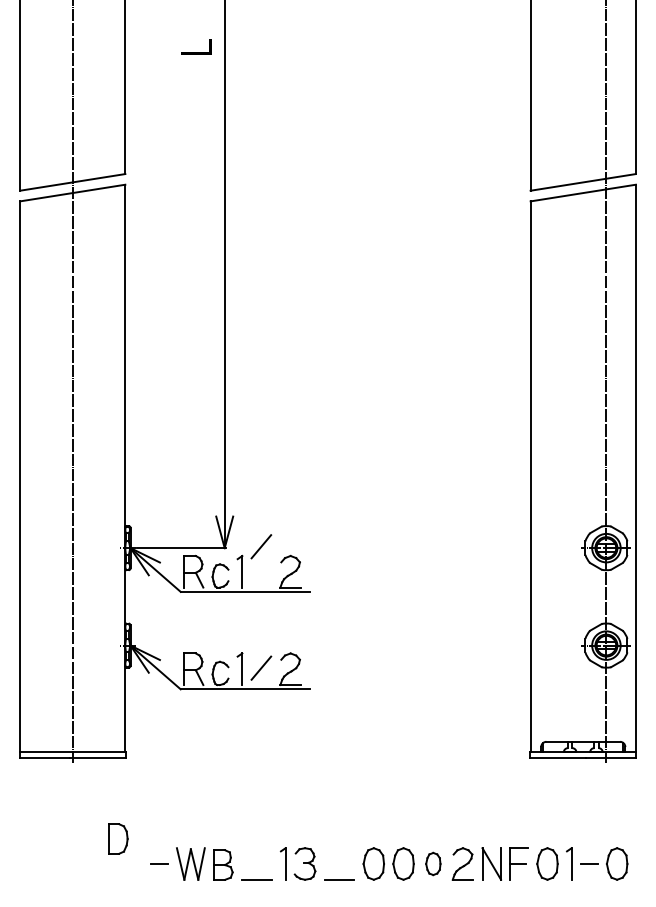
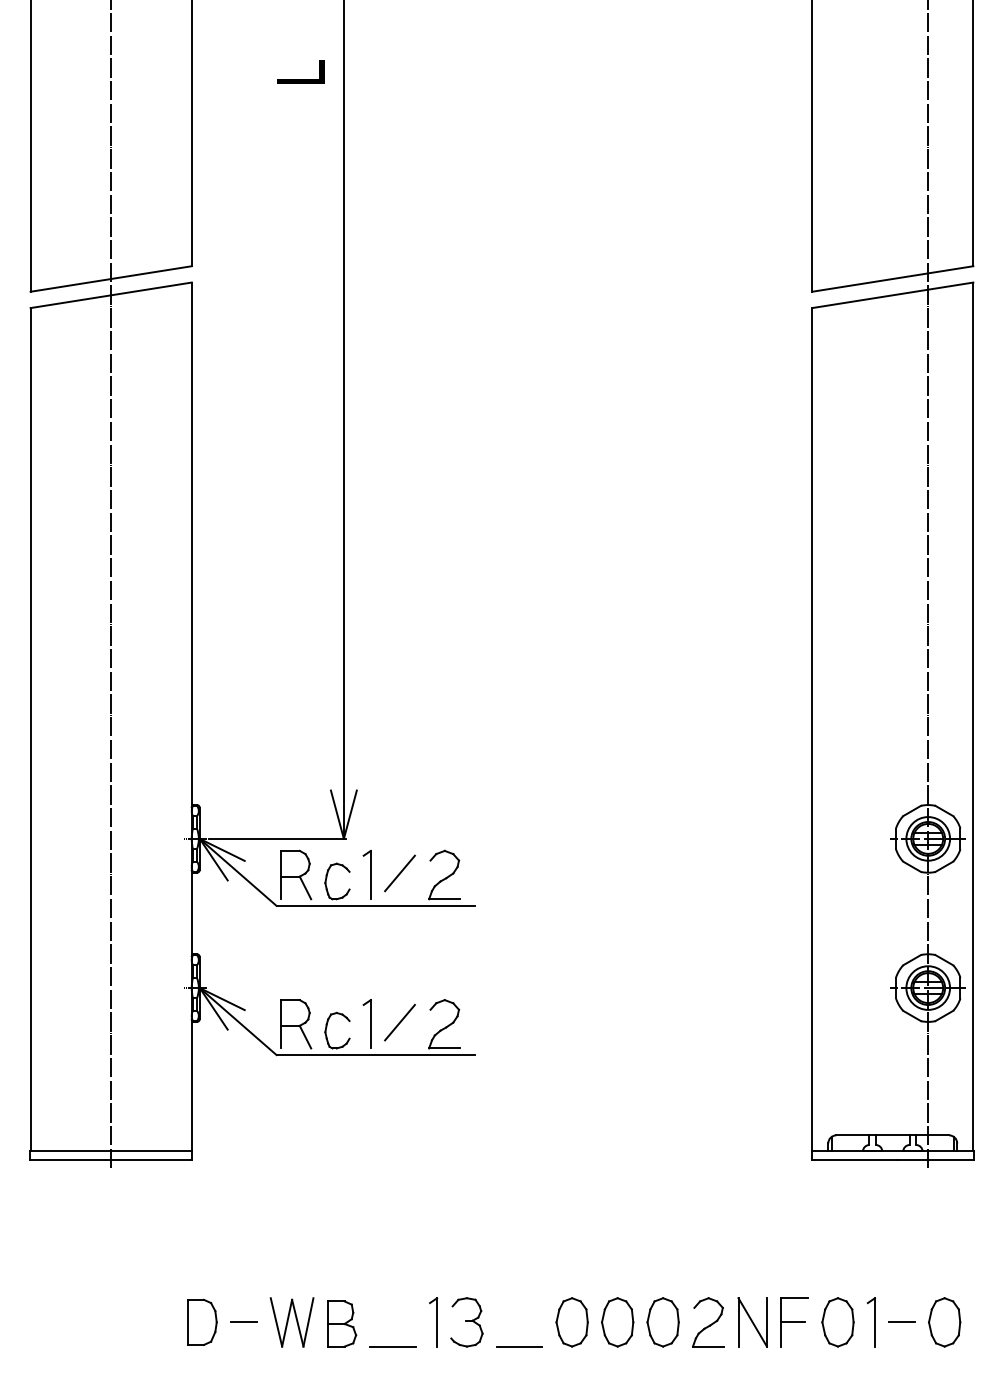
line: (261, 546) -> (400, 873), moved
part: (118, 838) -> (202, 1321), moved
part: (433, 863) -> (663, 1321), size x1.43

